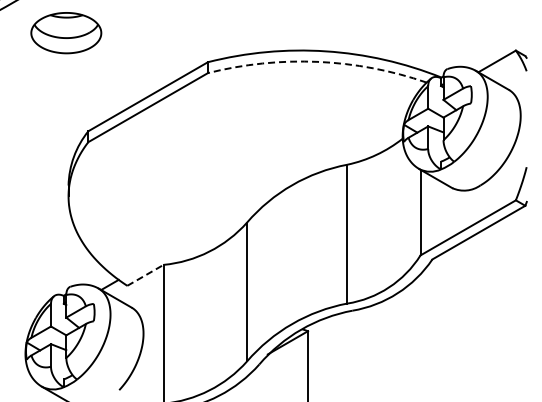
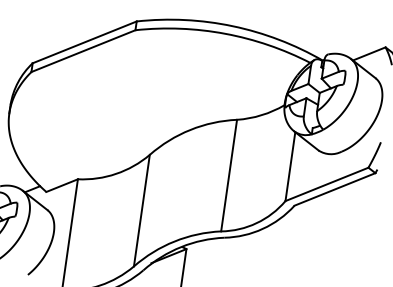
arc: (317, 61) -> (224, 33), dashed -> solid
line: (145, 275) -> (62, 185), dashed -> solid

